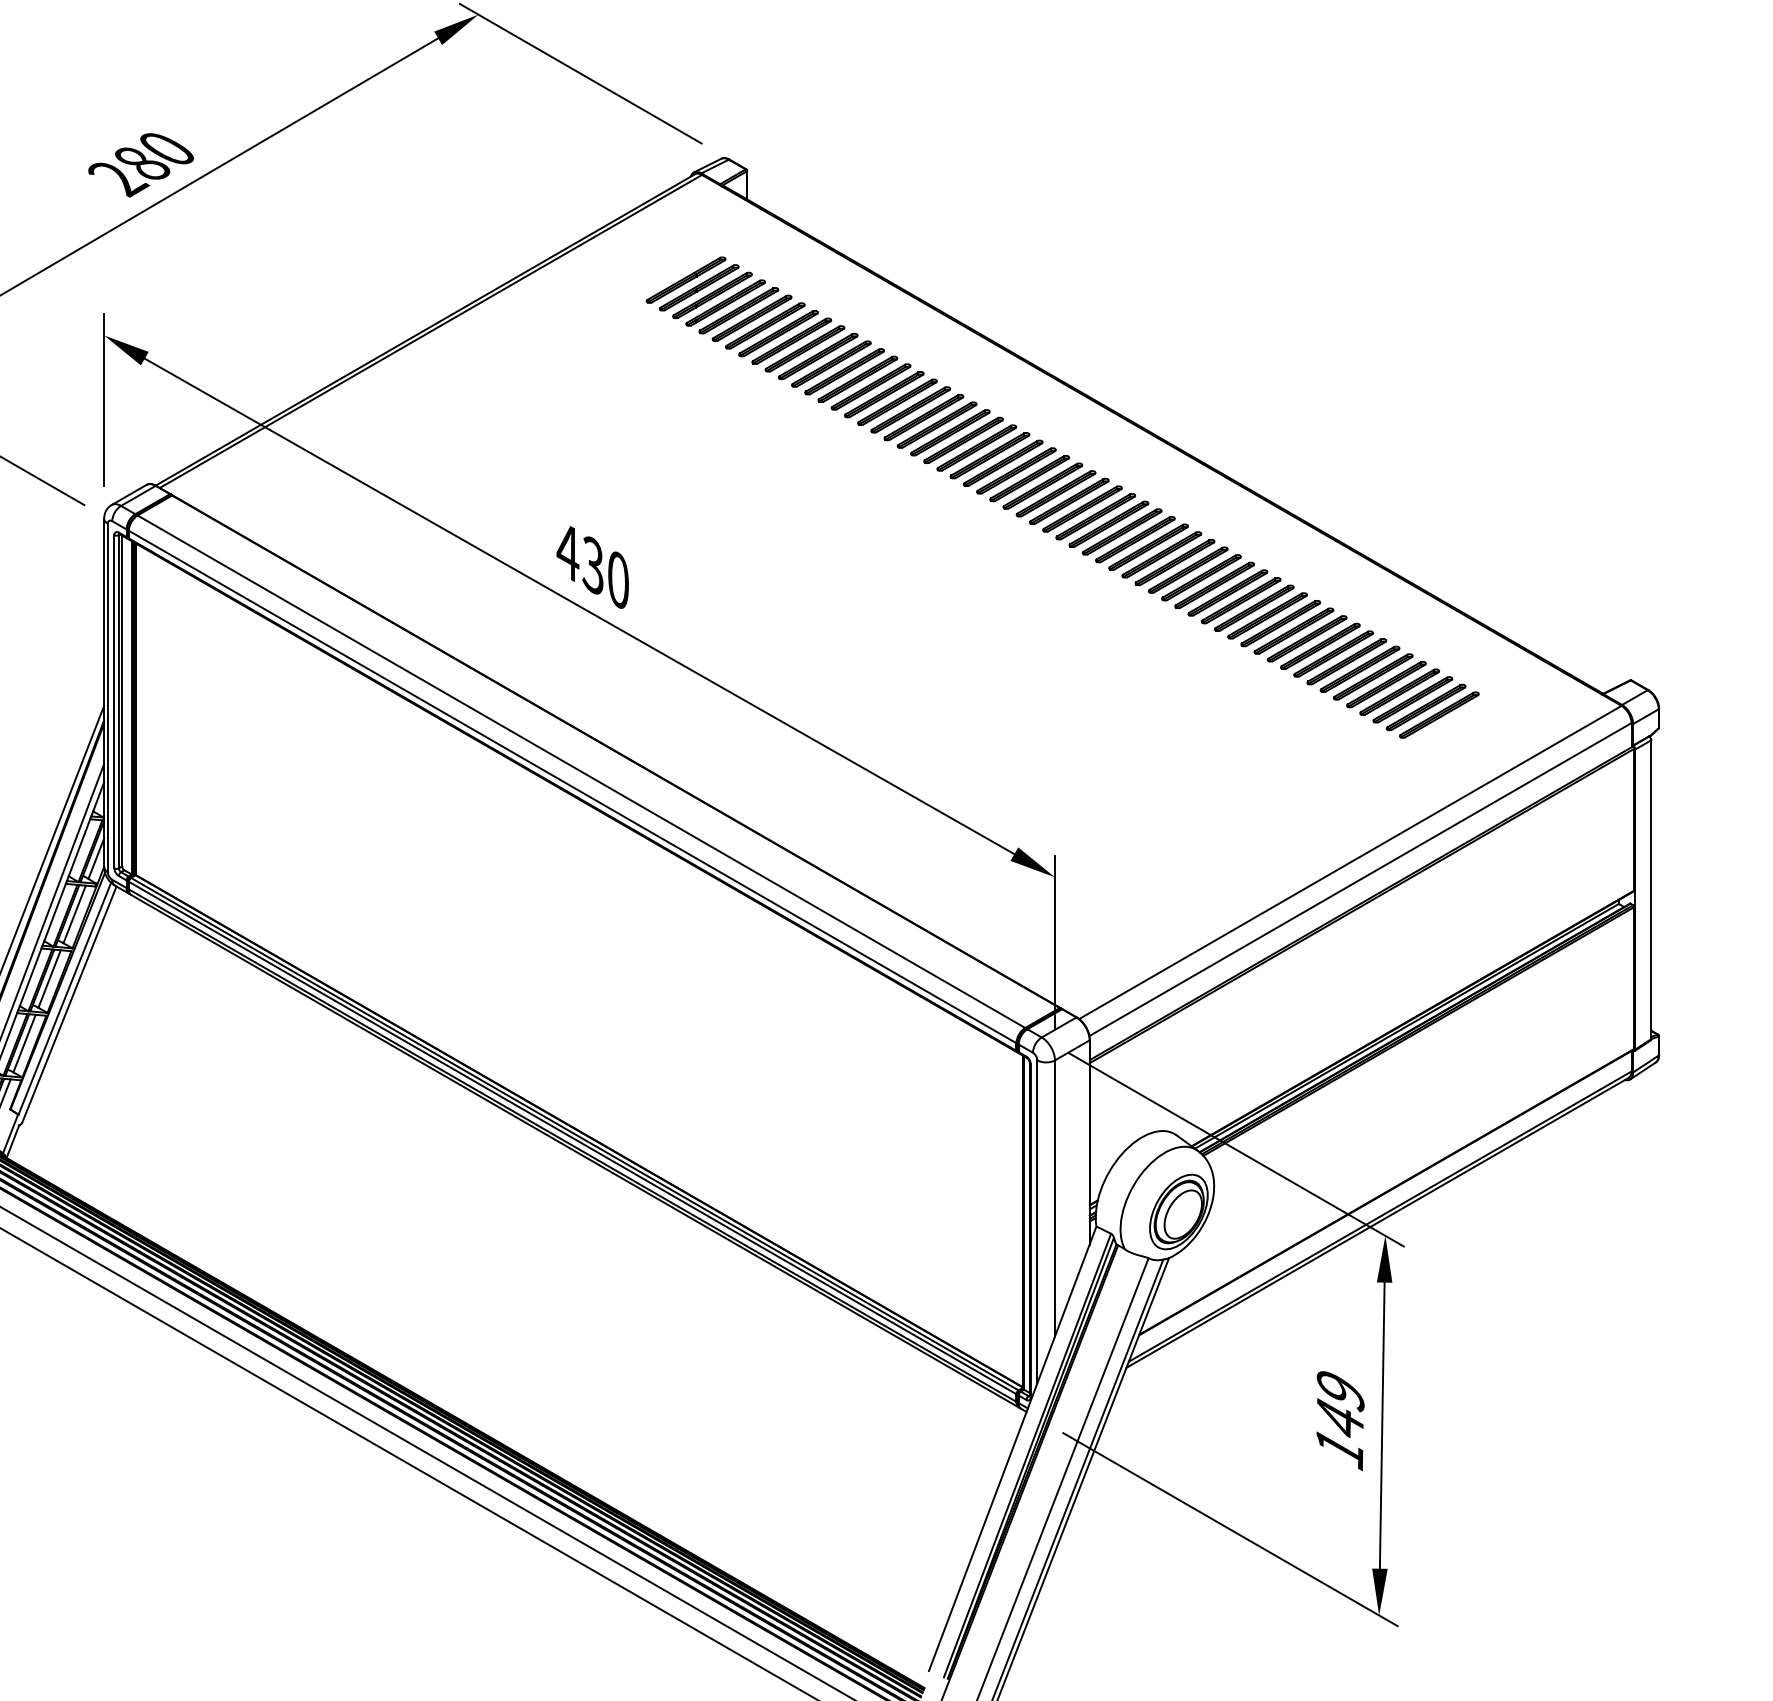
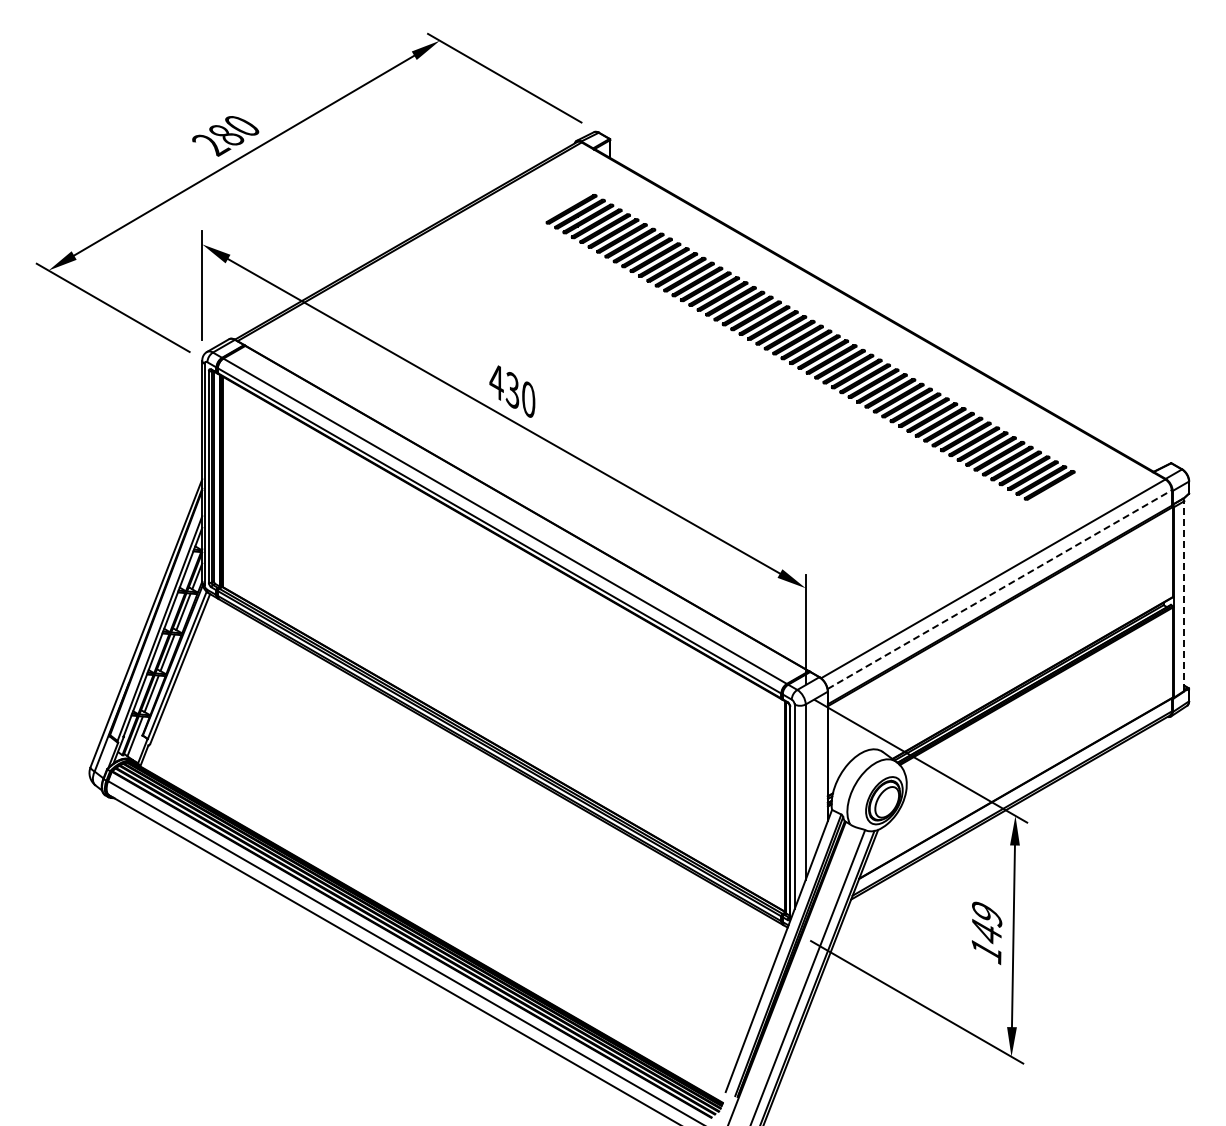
line: (1360, 879) -> (999, 589), solid -> dashed
line: (1651, 890) -> (1184, 596), solid -> dashed

